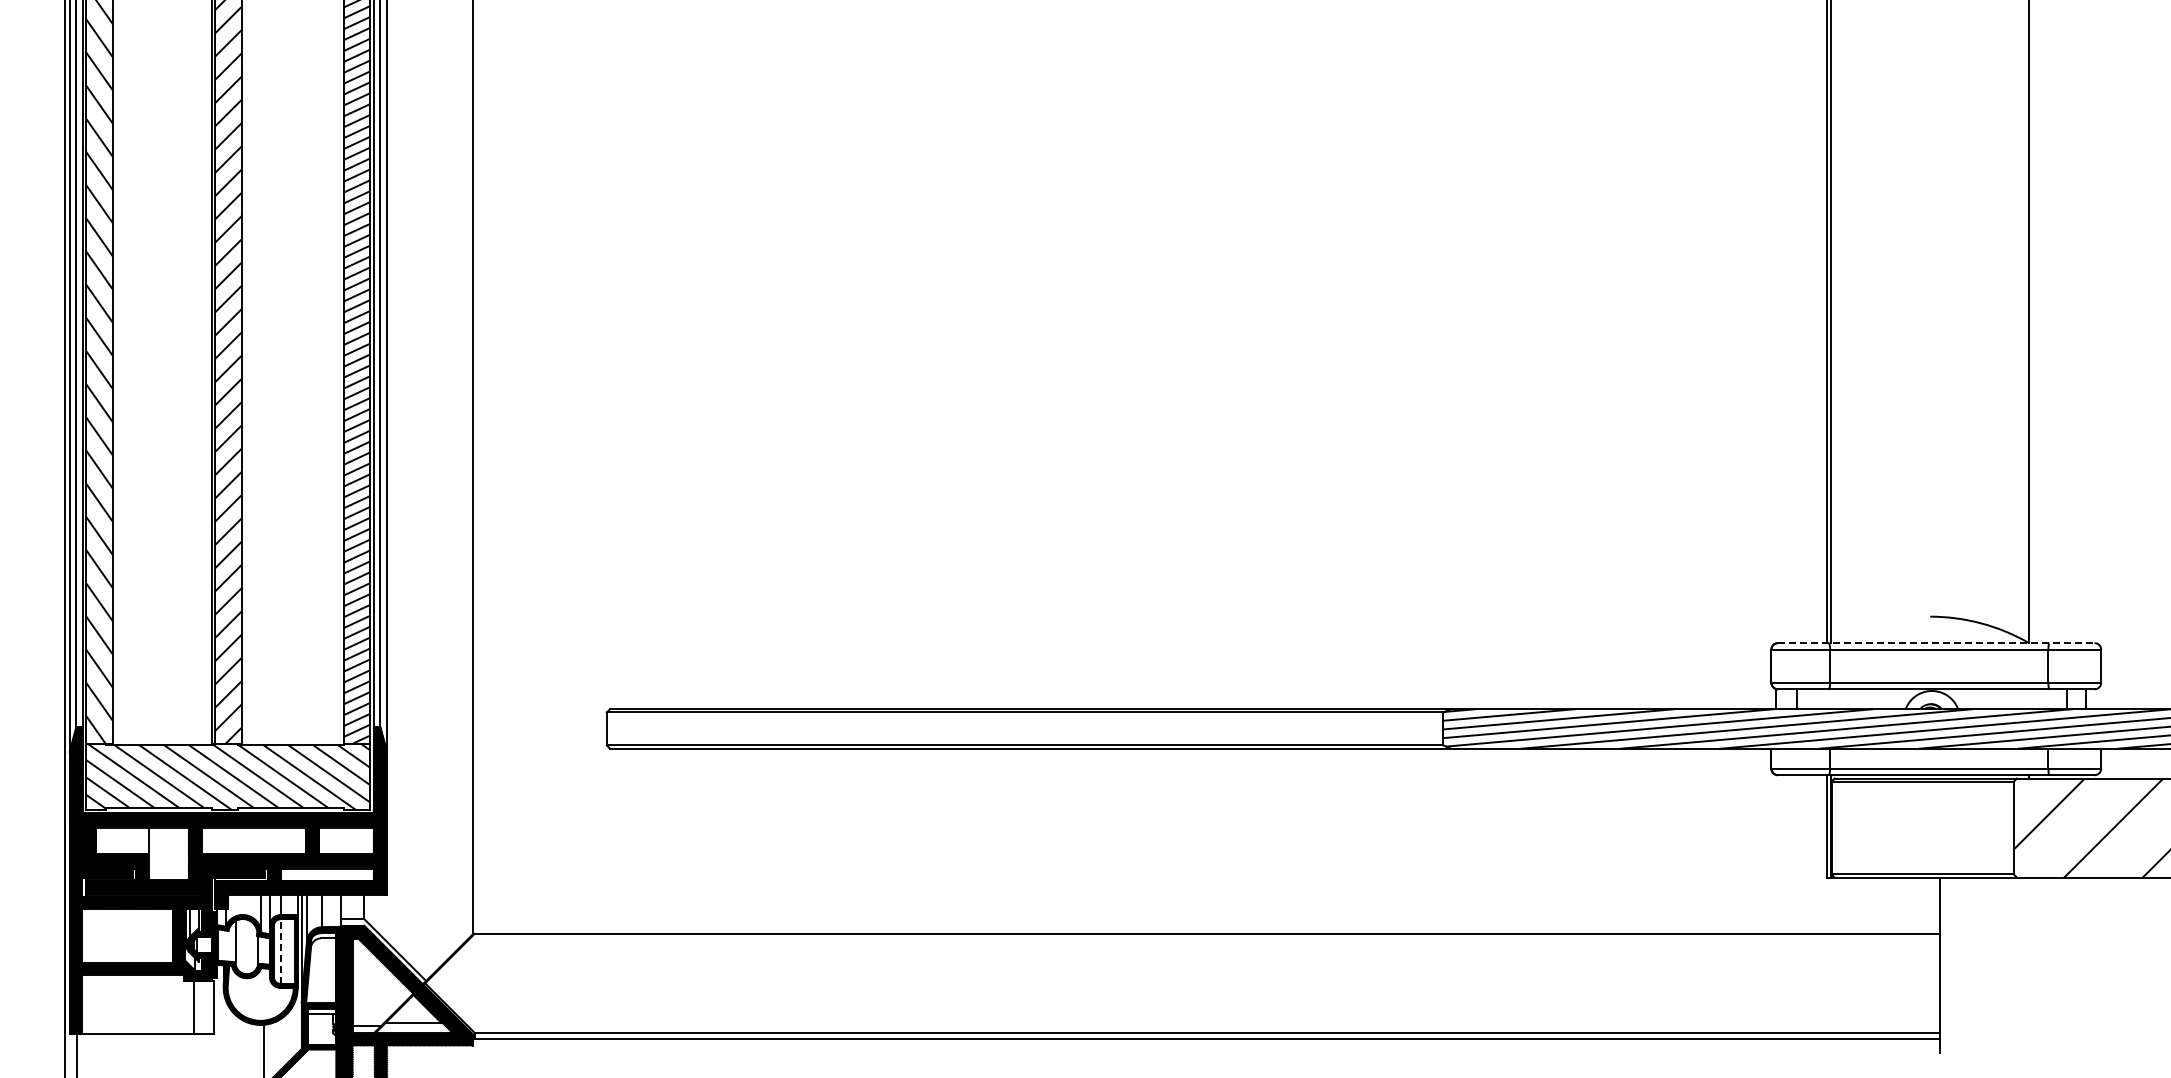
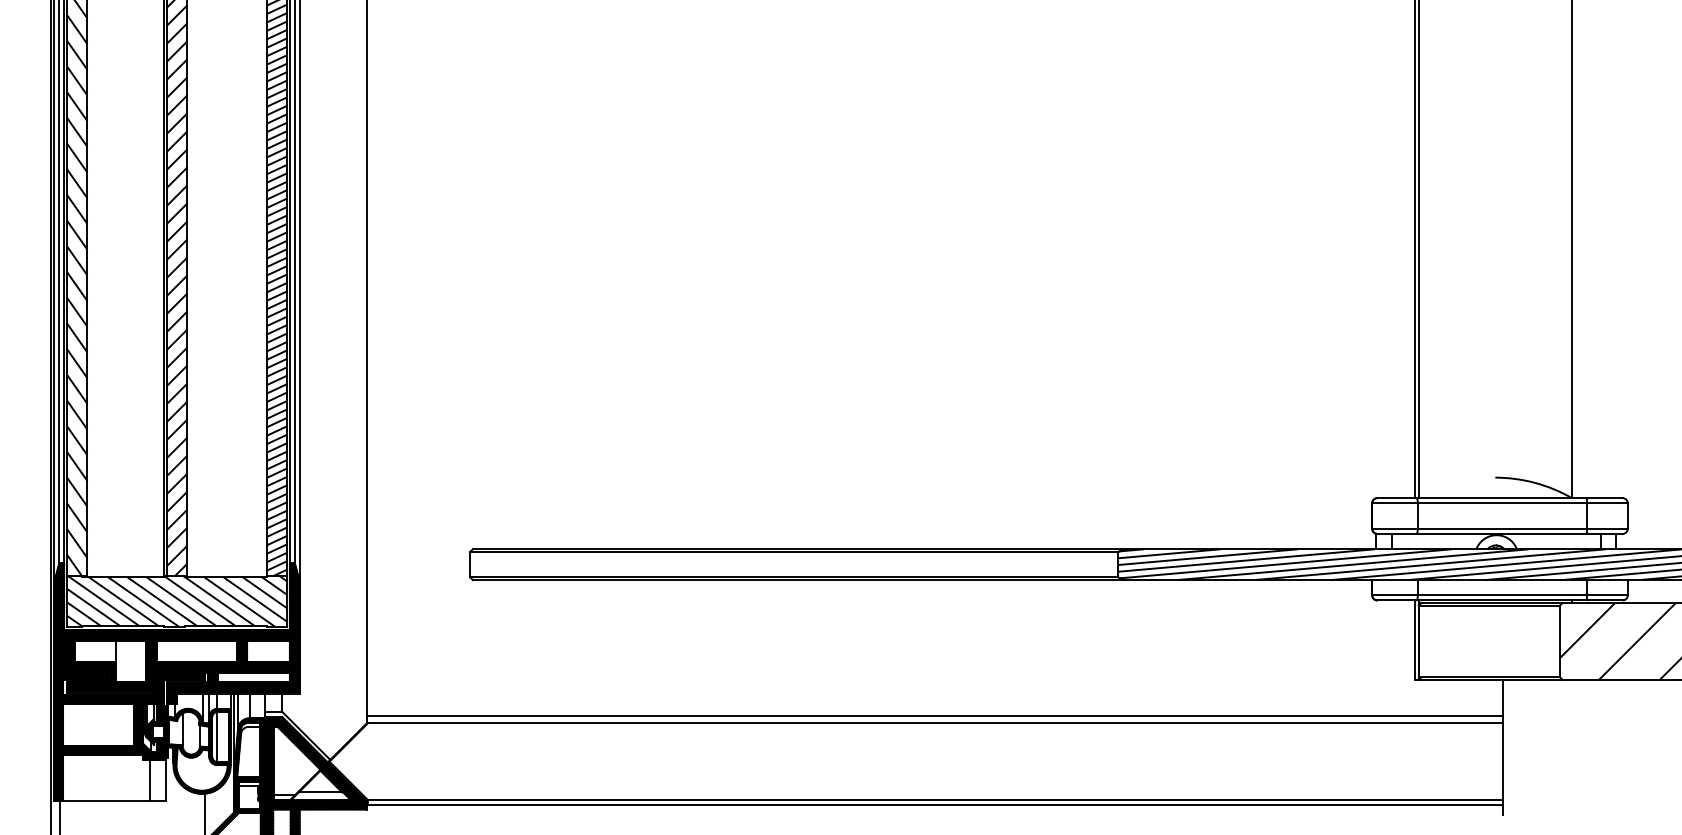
line: (1936, 643) -> (1500, 498), dashed -> solid
line: (1206, 924) -> (934, 716), added
line: (280, 951) -> (217, 737), dashed -> solid

